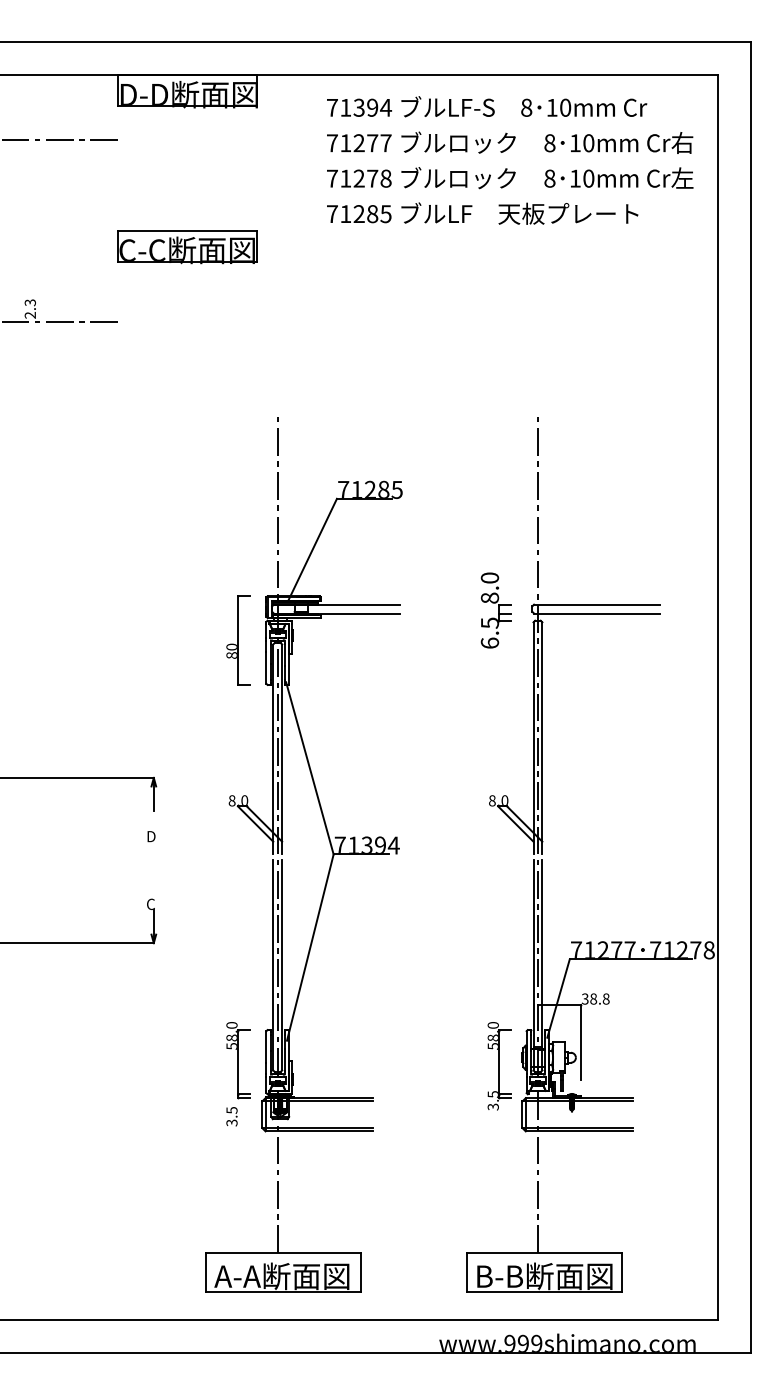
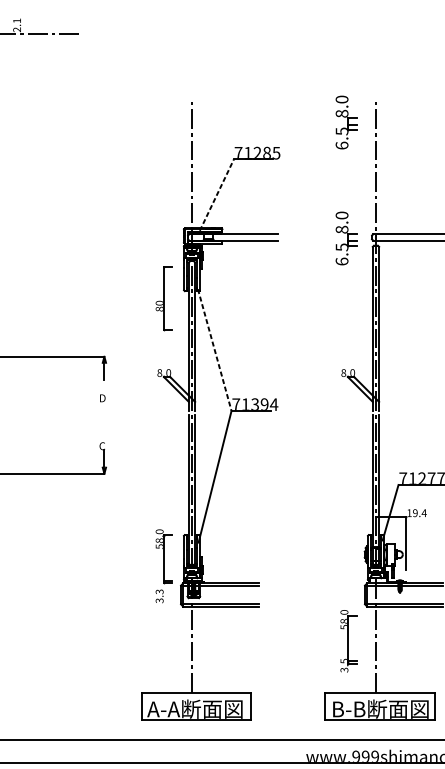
text: (29, 302) -> (16, 20), 2.3 -> 2.1
part: (495, 446) -> (345, 122), added
line: (312, 549) -> (216, 195), solid -> dashed
part: (238, 640) -> (164, 298), moved
line: (310, 768) -> (215, 350), solid -> dashed
text: (595, 998) -> (416, 512), 38.8 -> 19.4
part: (499, 1066) -> (348, 641), moved
text: (231, 1110) -> (159, 591), 3.5 -> 3.3

